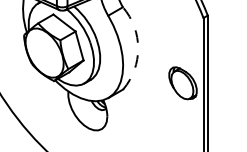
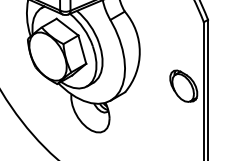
arc: (137, 47) -> (139, 51), dashed -> solid

